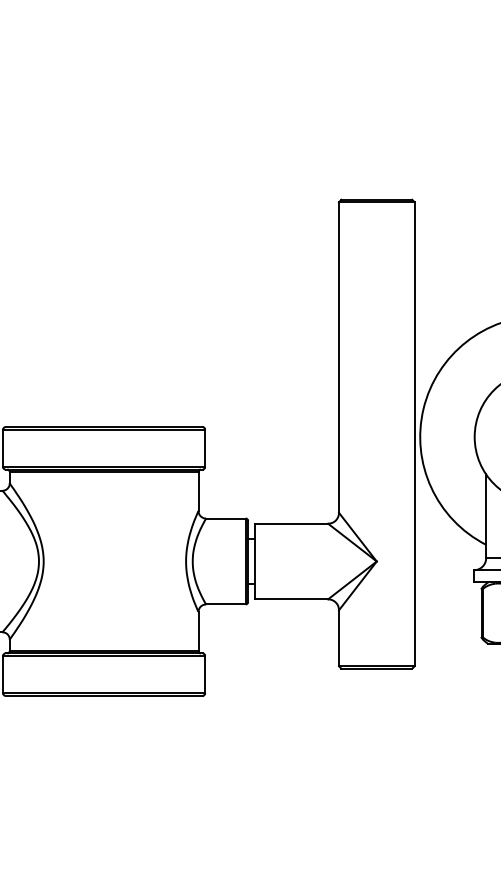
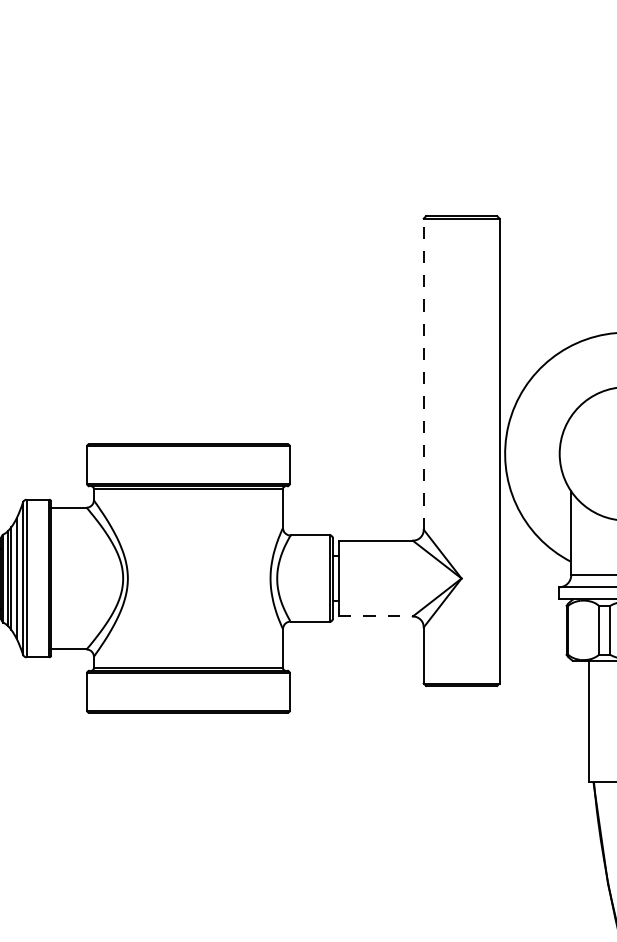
line: (338, 357) -> (423, 374), solid -> dashed
line: (291, 599) -> (376, 616), solid -> dashed

